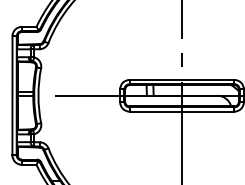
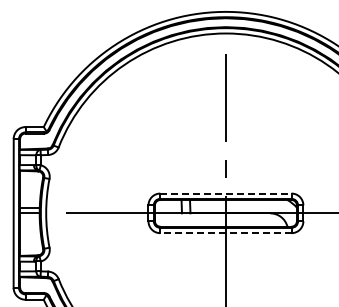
line: (181, 79) -> (225, 193), solid -> dashed
line: (181, 111) -> (225, 233), solid -> dashed

